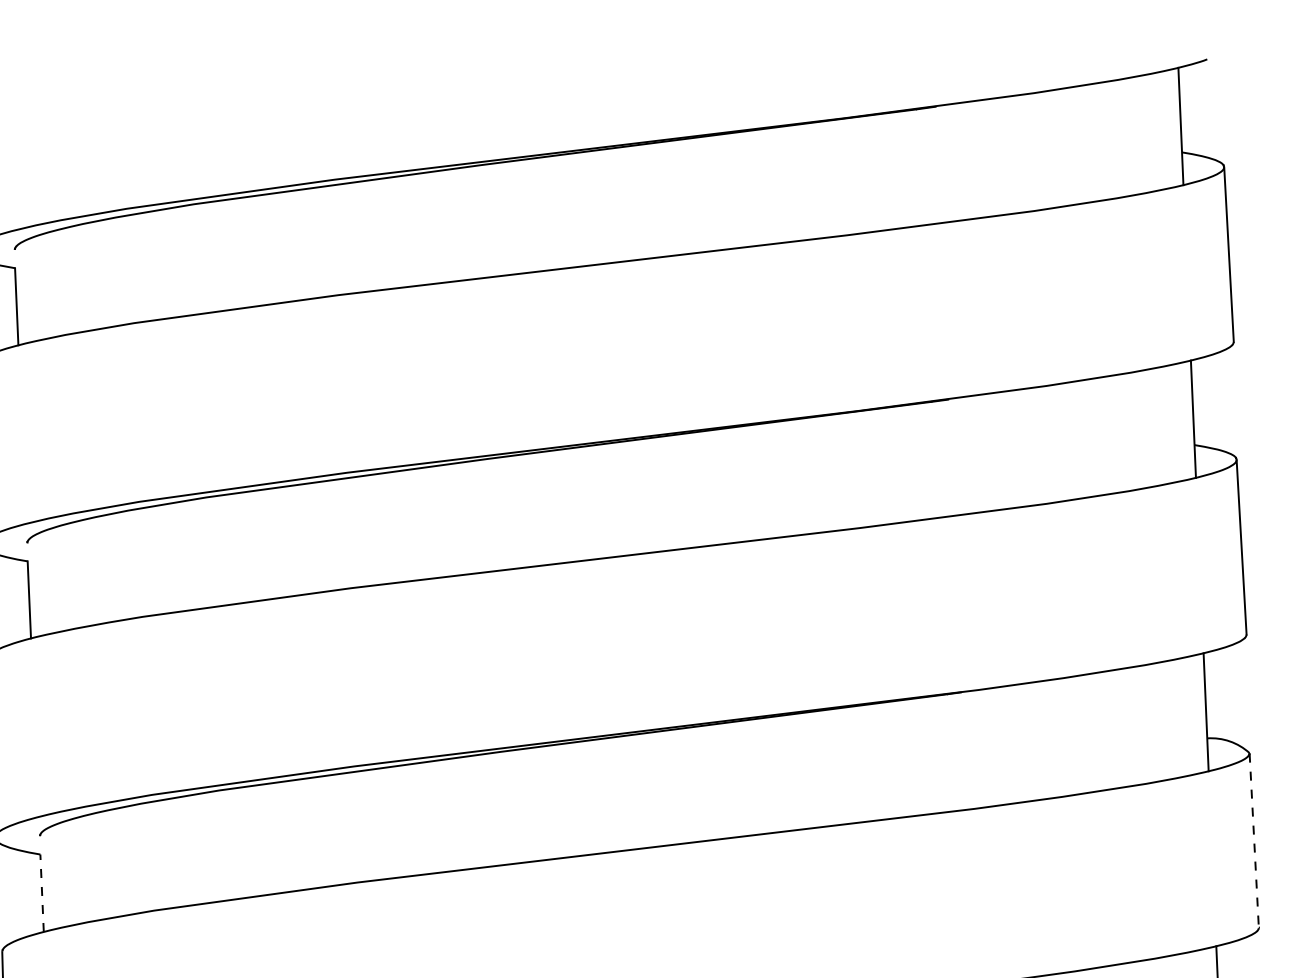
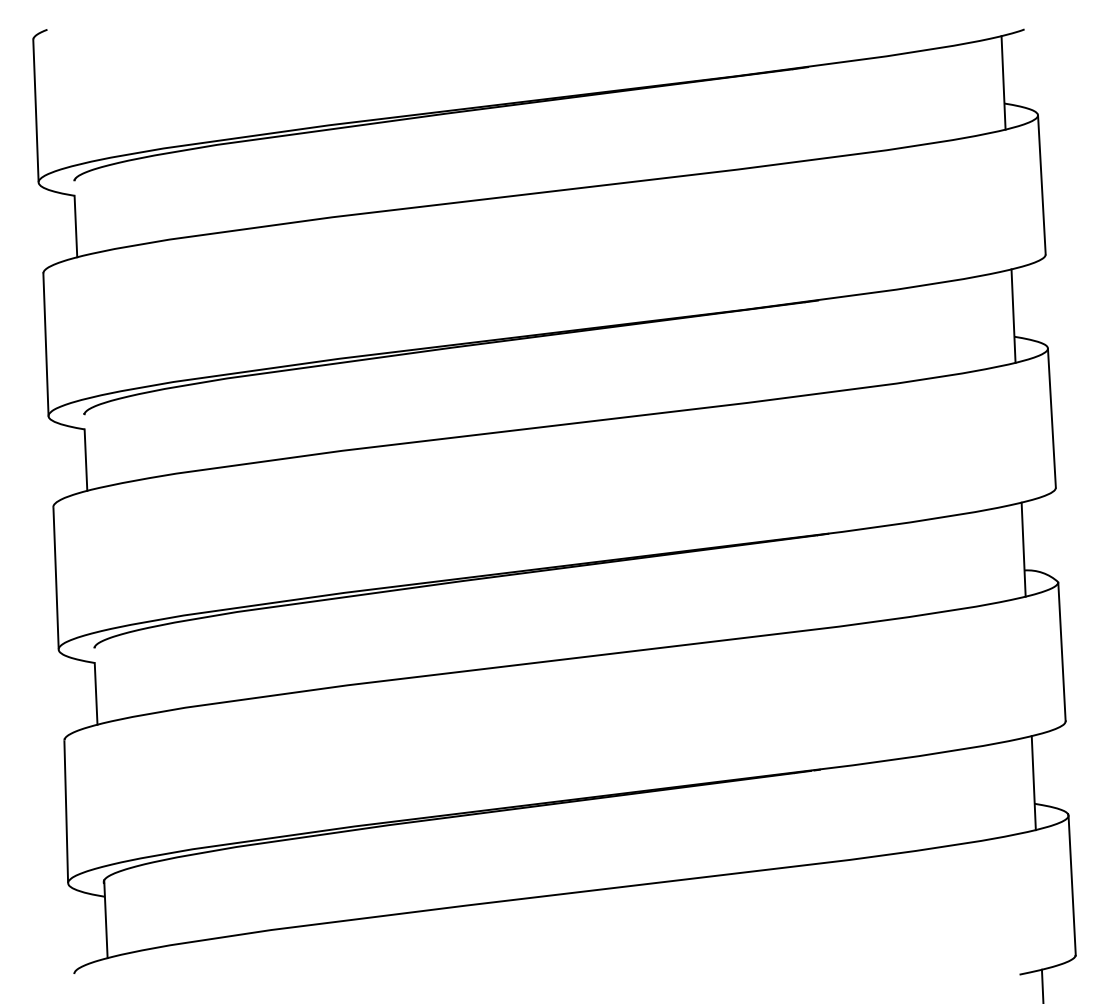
line: (1254, 841) -> (1062, 652), dashed -> solid
line: (42, 892) -> (96, 693), dashed -> solid

